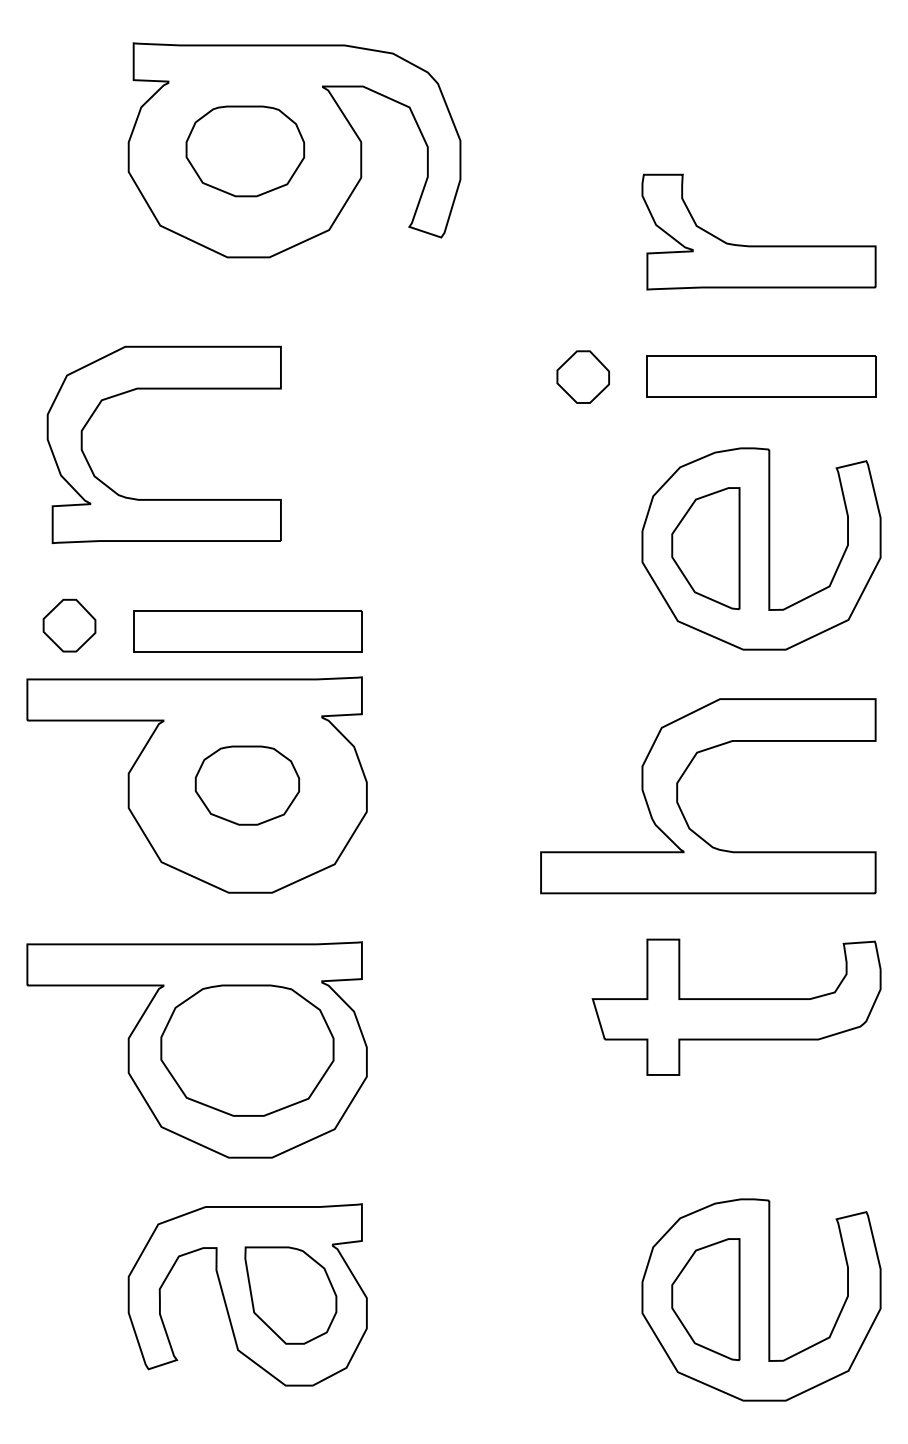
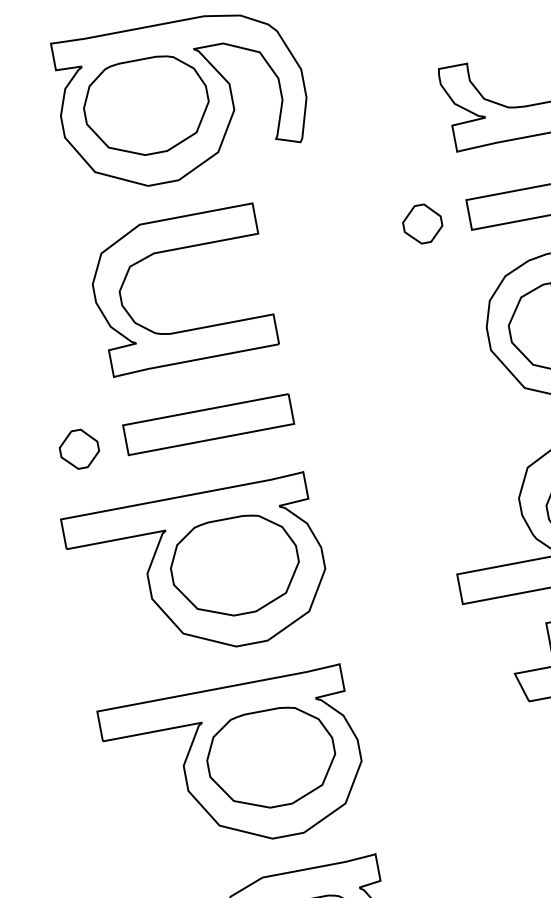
part: (245, 151) -> (146, 106), size x1.43
part: (163, 389) -> (173, 250), moved
part: (69, 625) -> (79, 449), moved
part: (247, 631) -> (208, 424), moved
part: (247, 785) -> (235, 566), size x1.67

